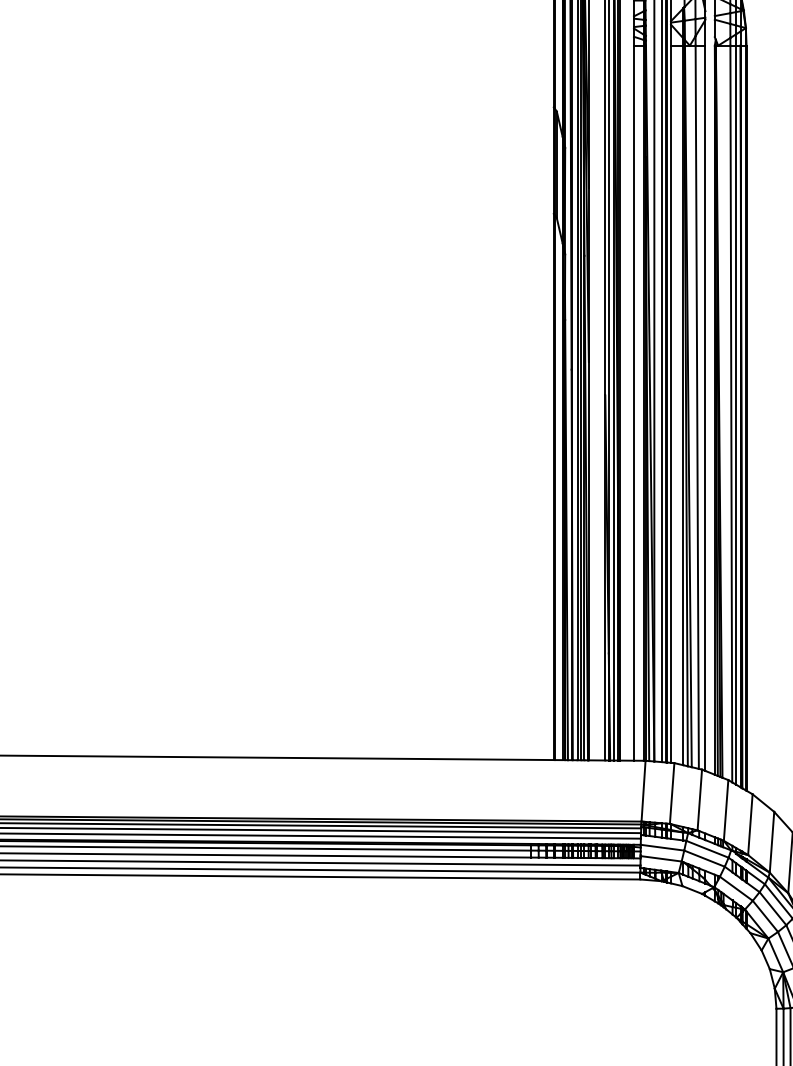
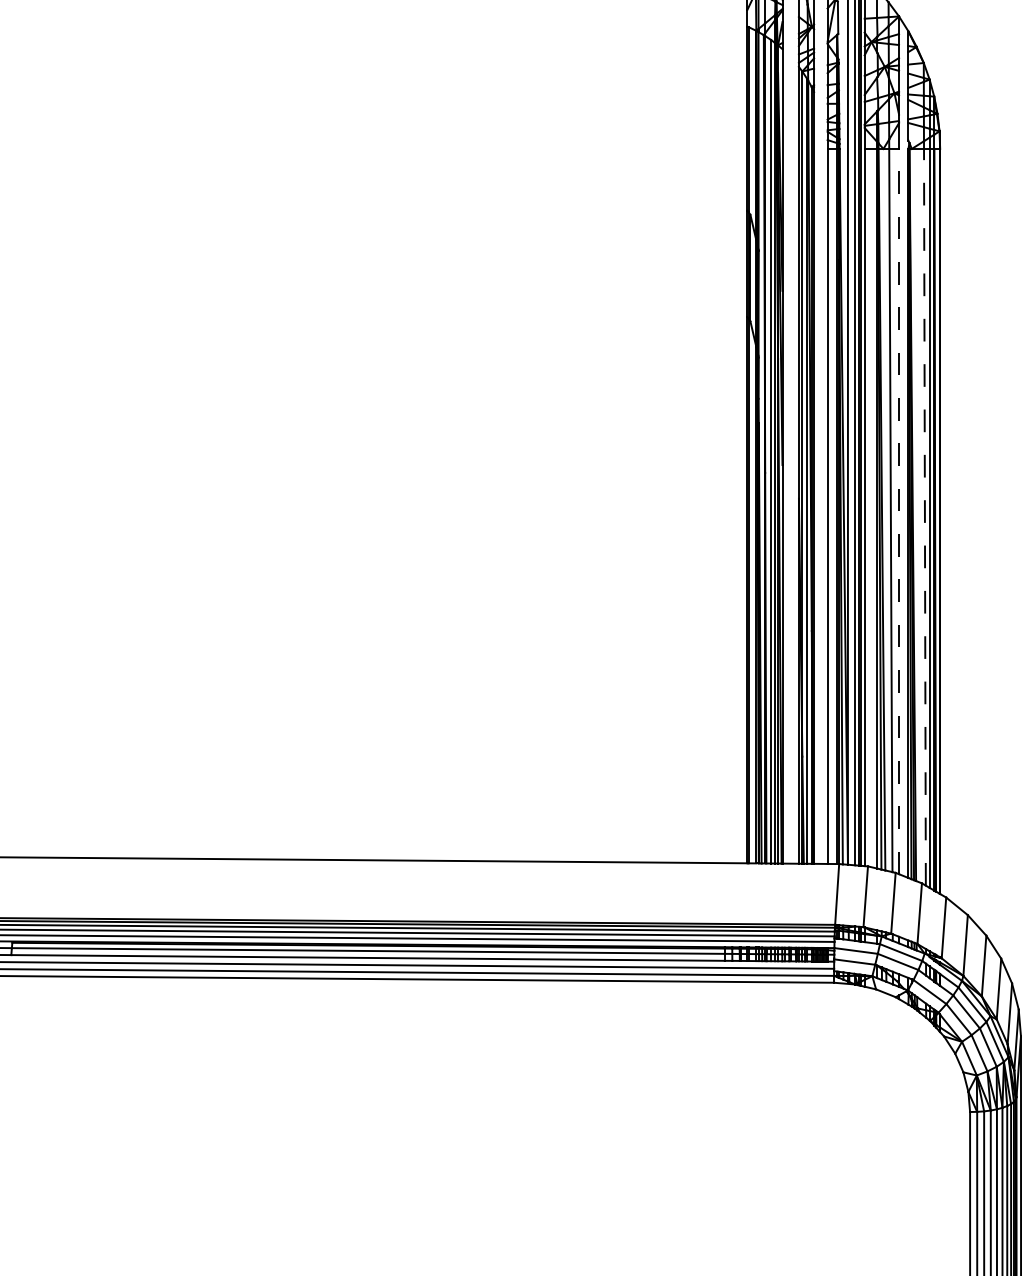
line: (705, 408) -> (899, 511), solid -> dashed
line: (730, 413) -> (924, 516), solid -> dashed

